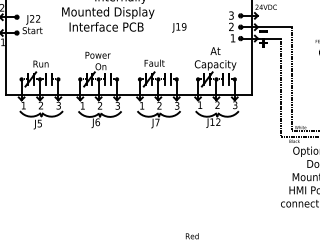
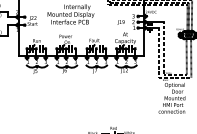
text: (178, 27) -> (120, 22), moved

